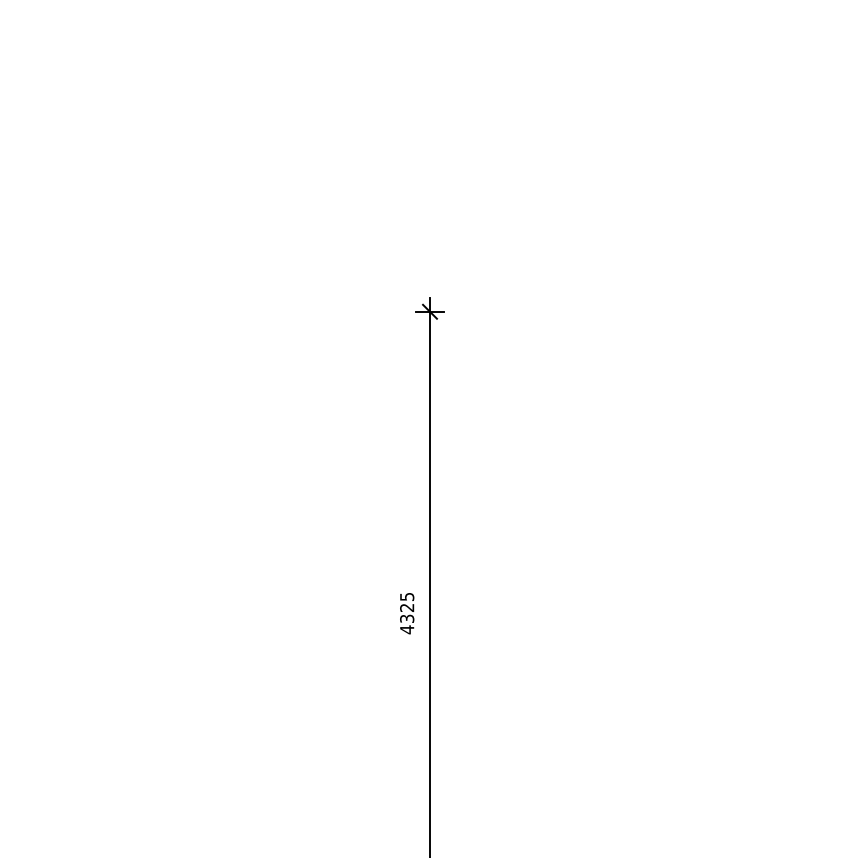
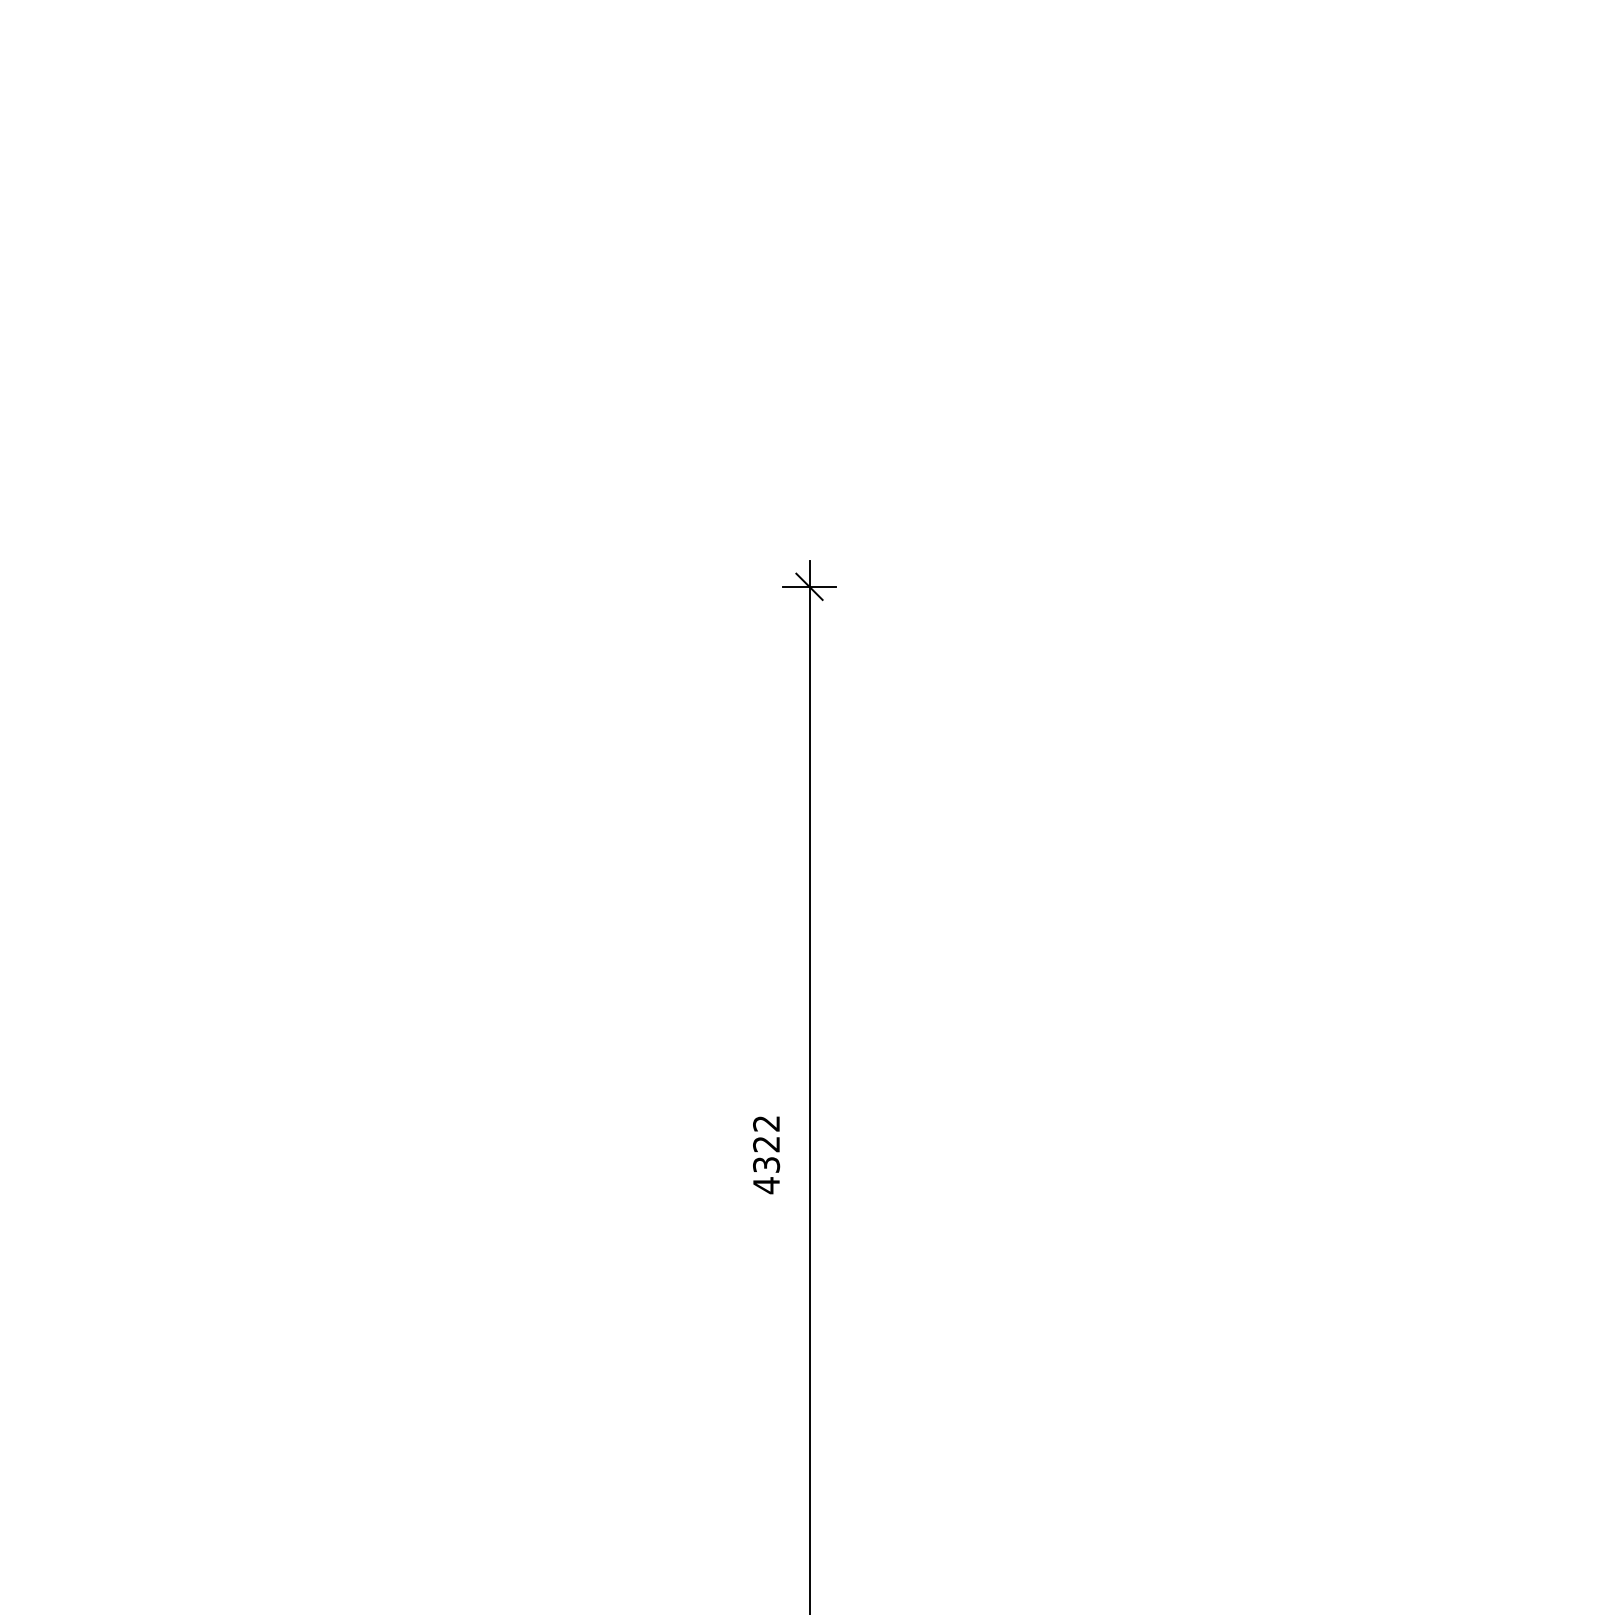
text: (407, 596) -> (767, 1122), 4325 -> 4322

